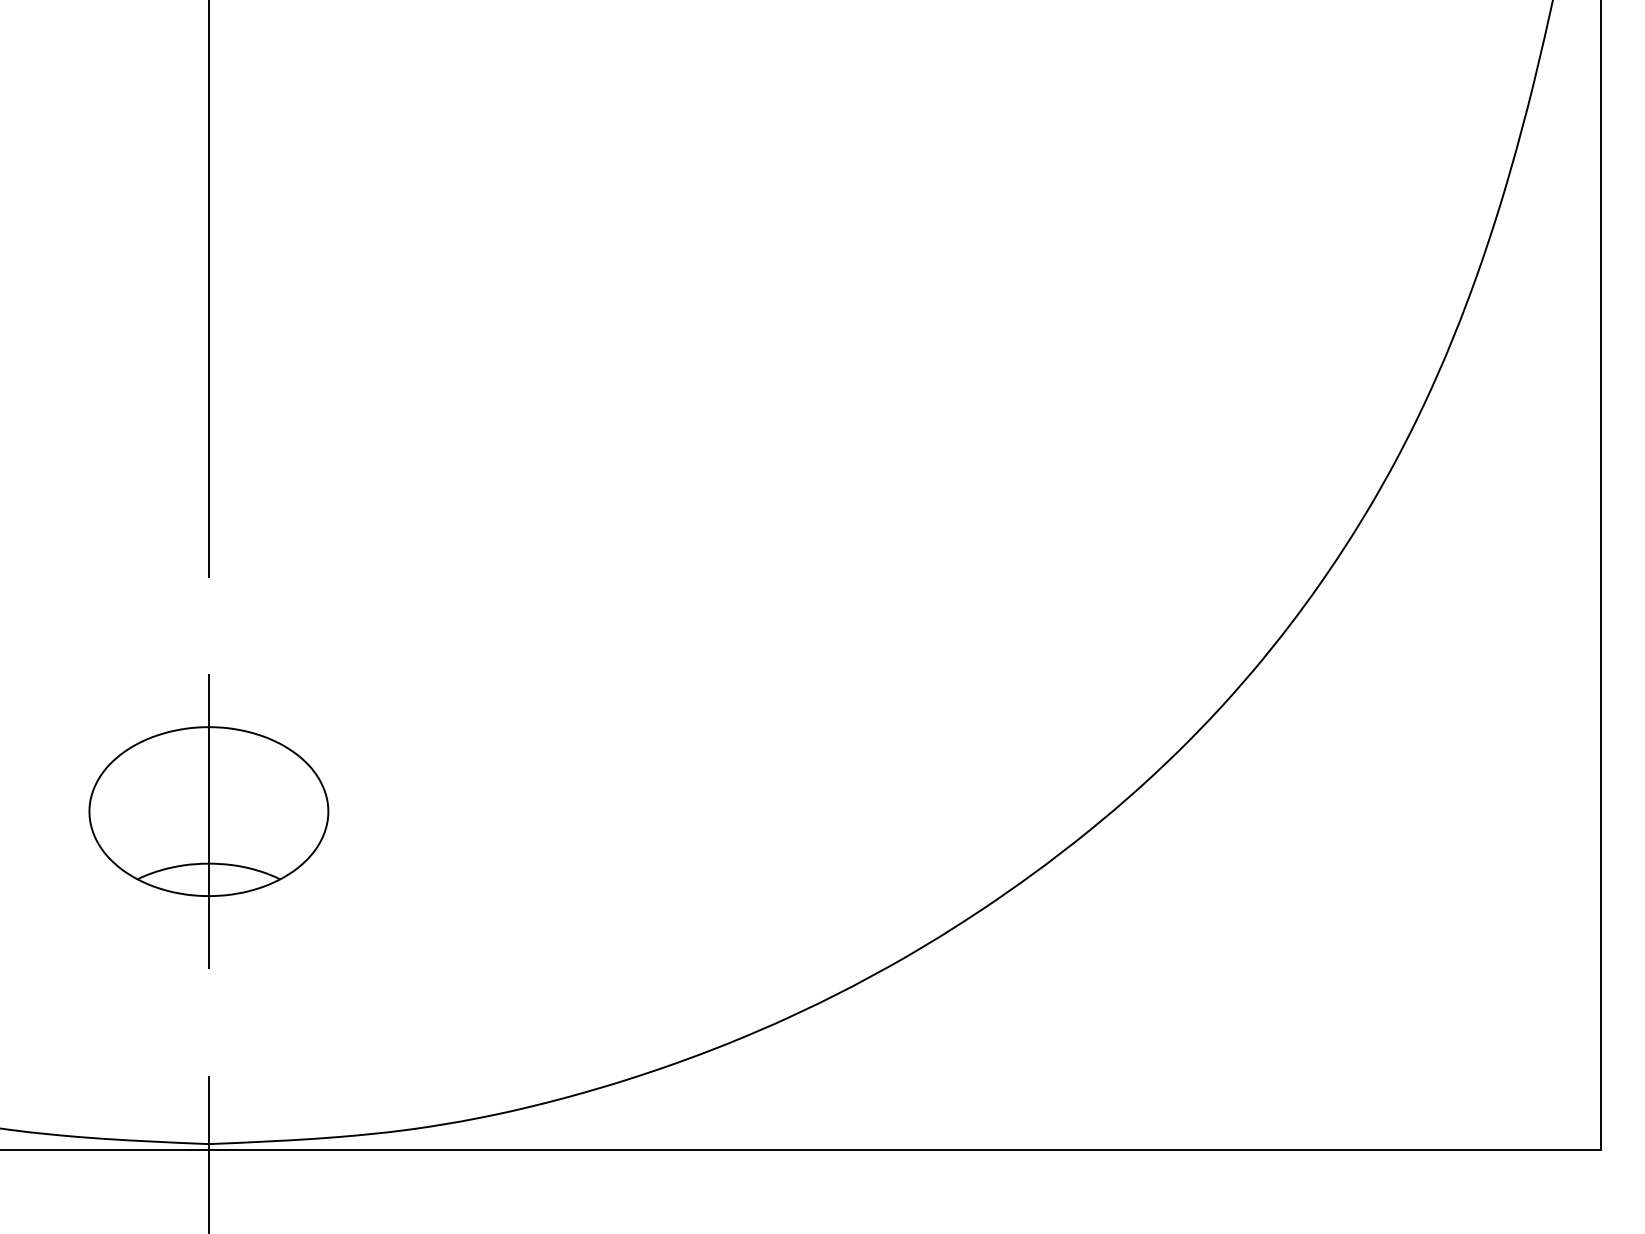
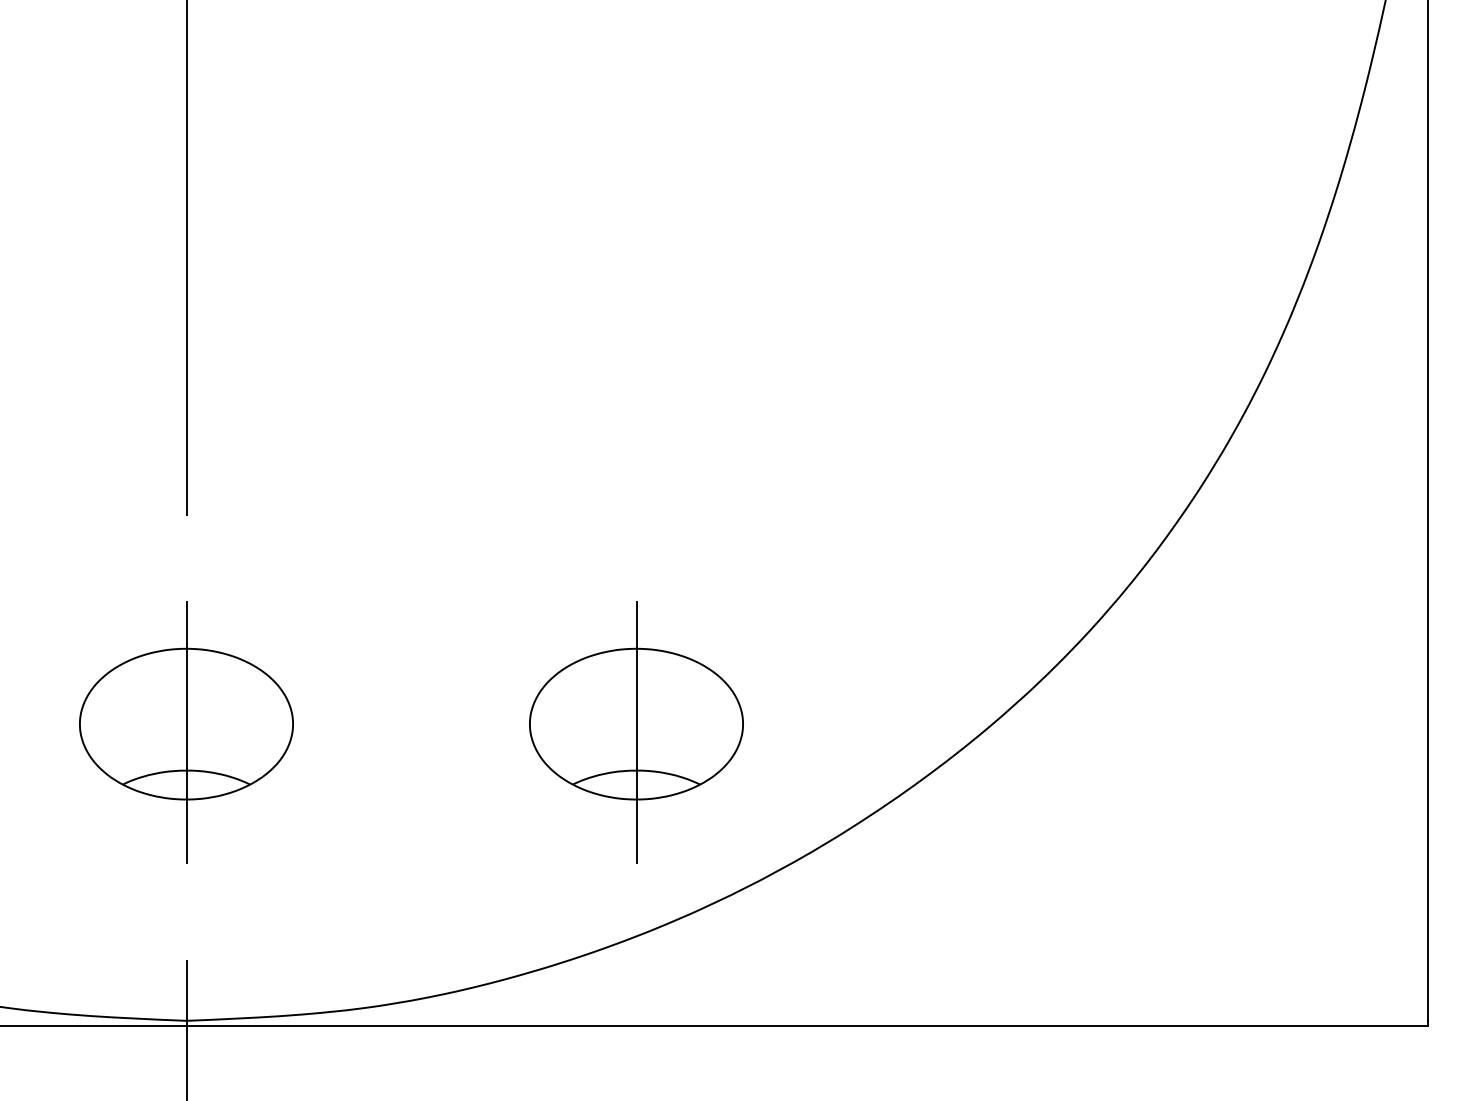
part: (713, 820) -> (636, 732), added

